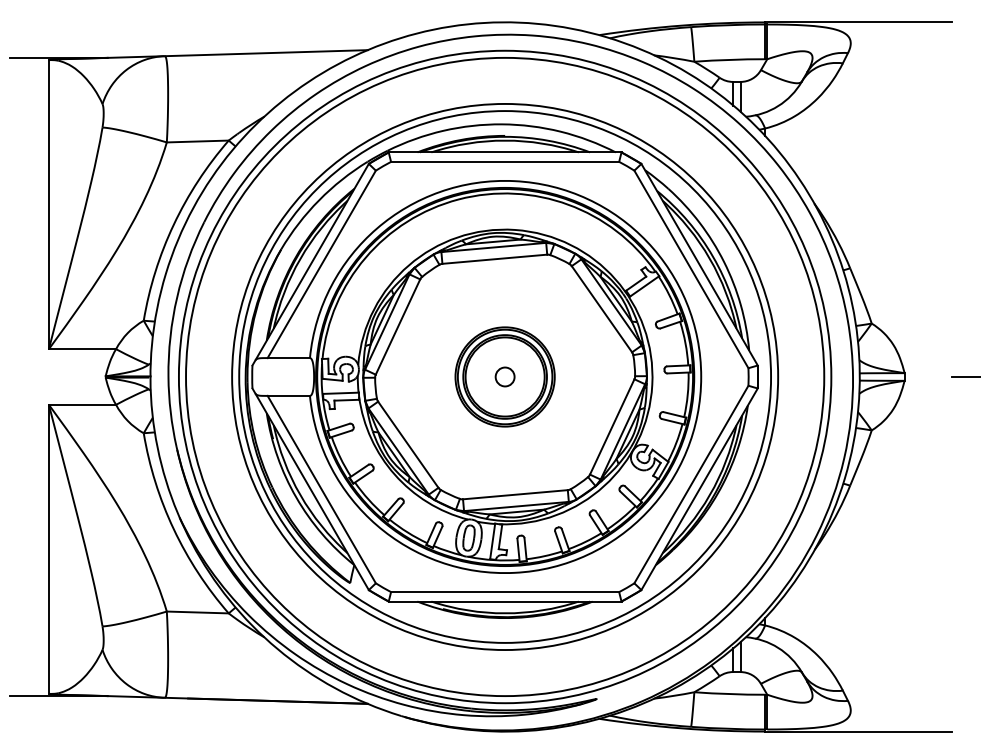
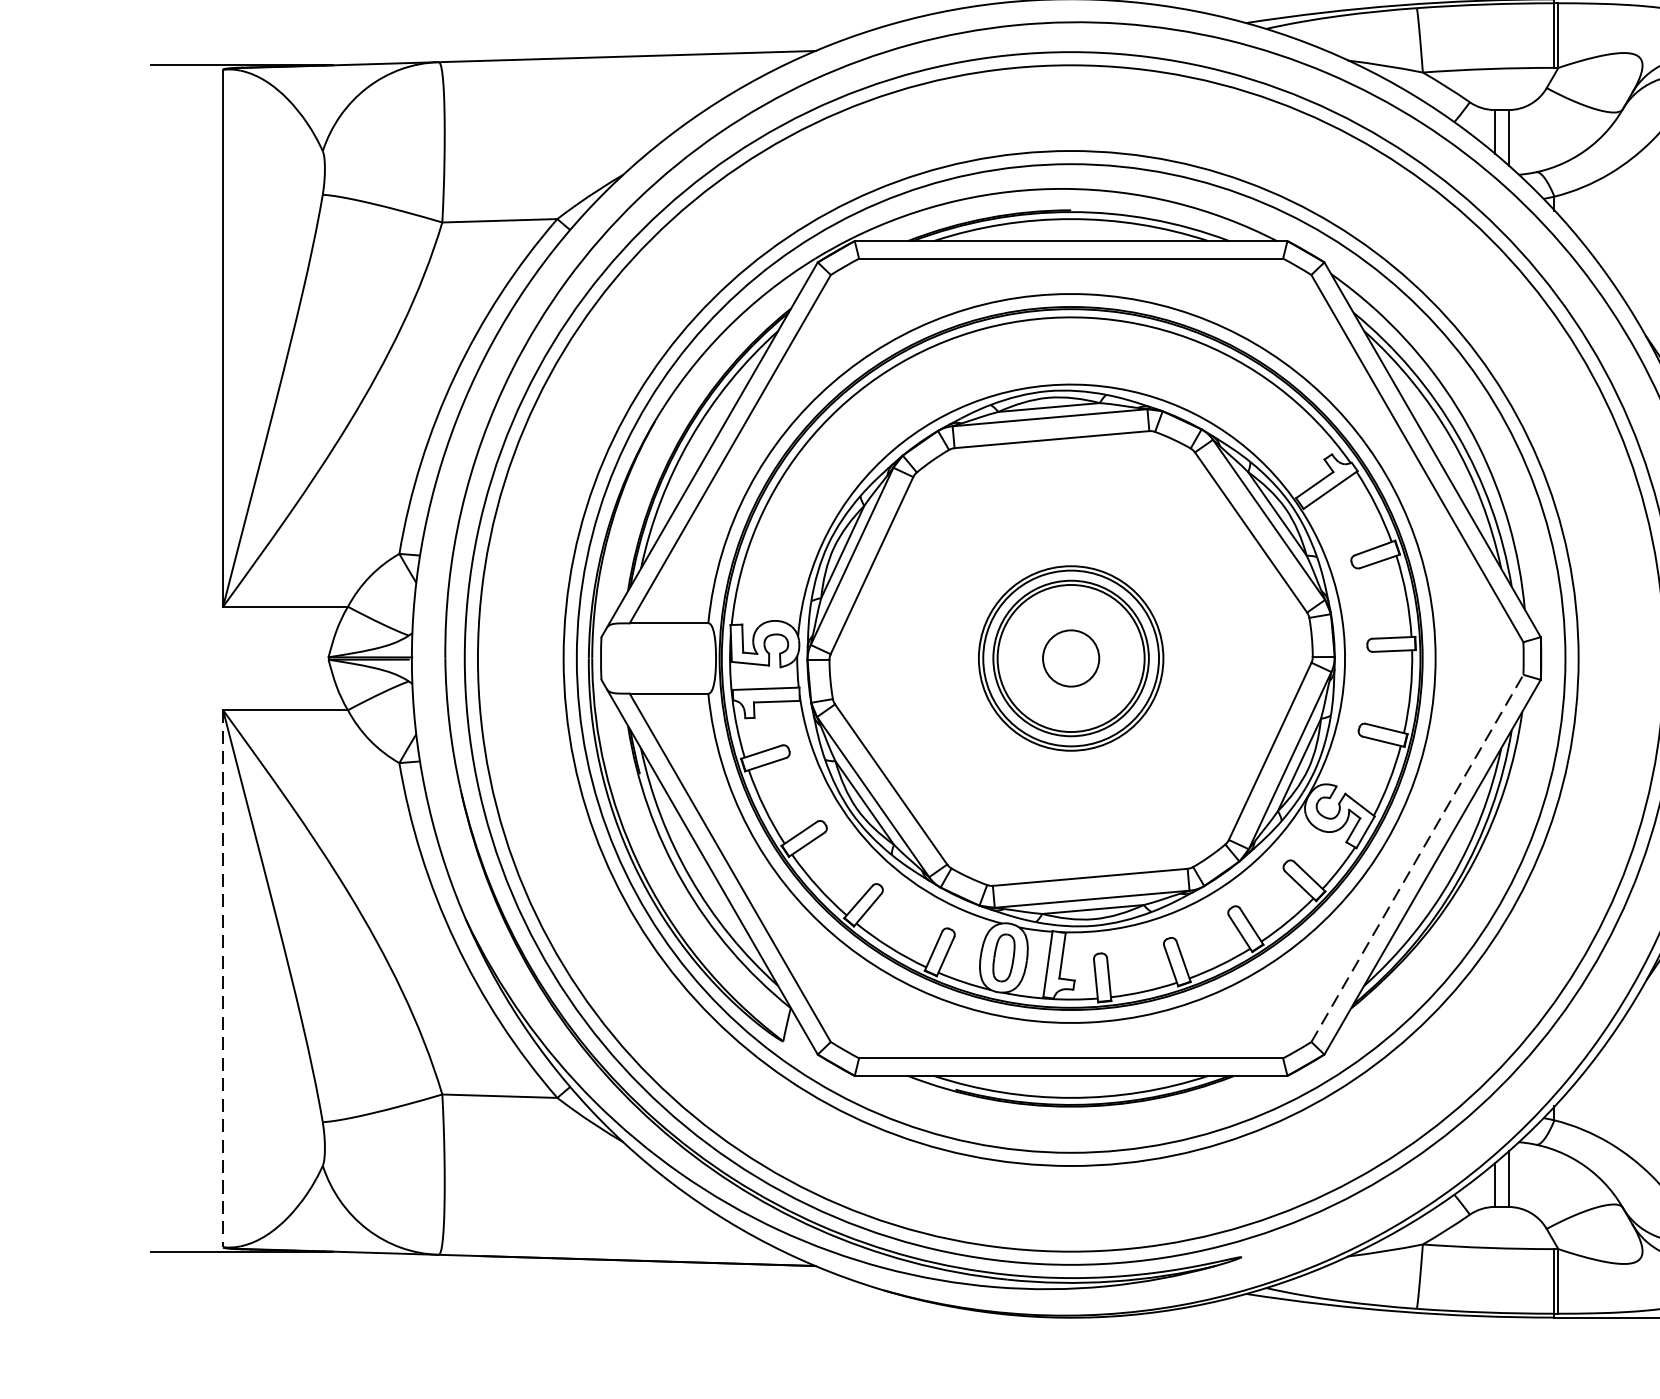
circle: (504, 376) -> (1069, 657), size x1.6
line: (691, 484) -> (1417, 858), solid -> dashed
line: (48, 549) -> (222, 979), solid -> dashed

